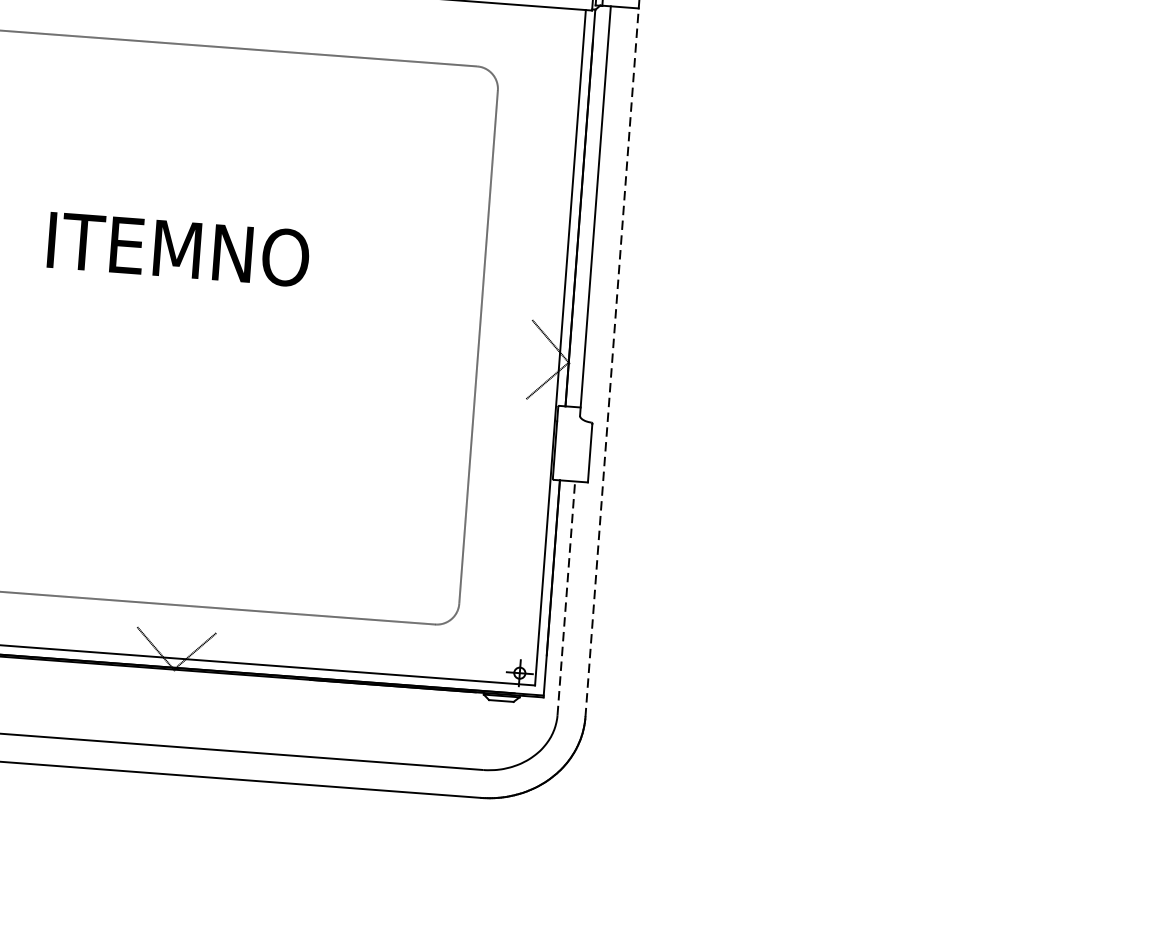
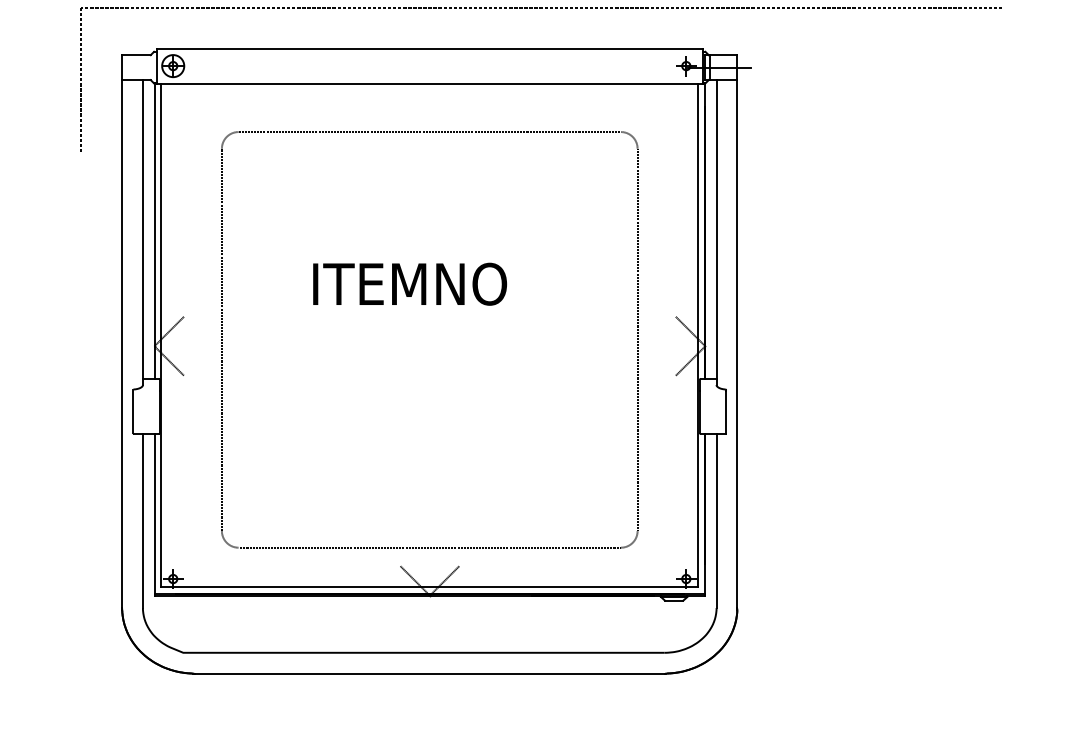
line: (612, 363) -> (737, 344), dashed -> solid
line: (566, 597) -> (716, 520), dashed -> solid

